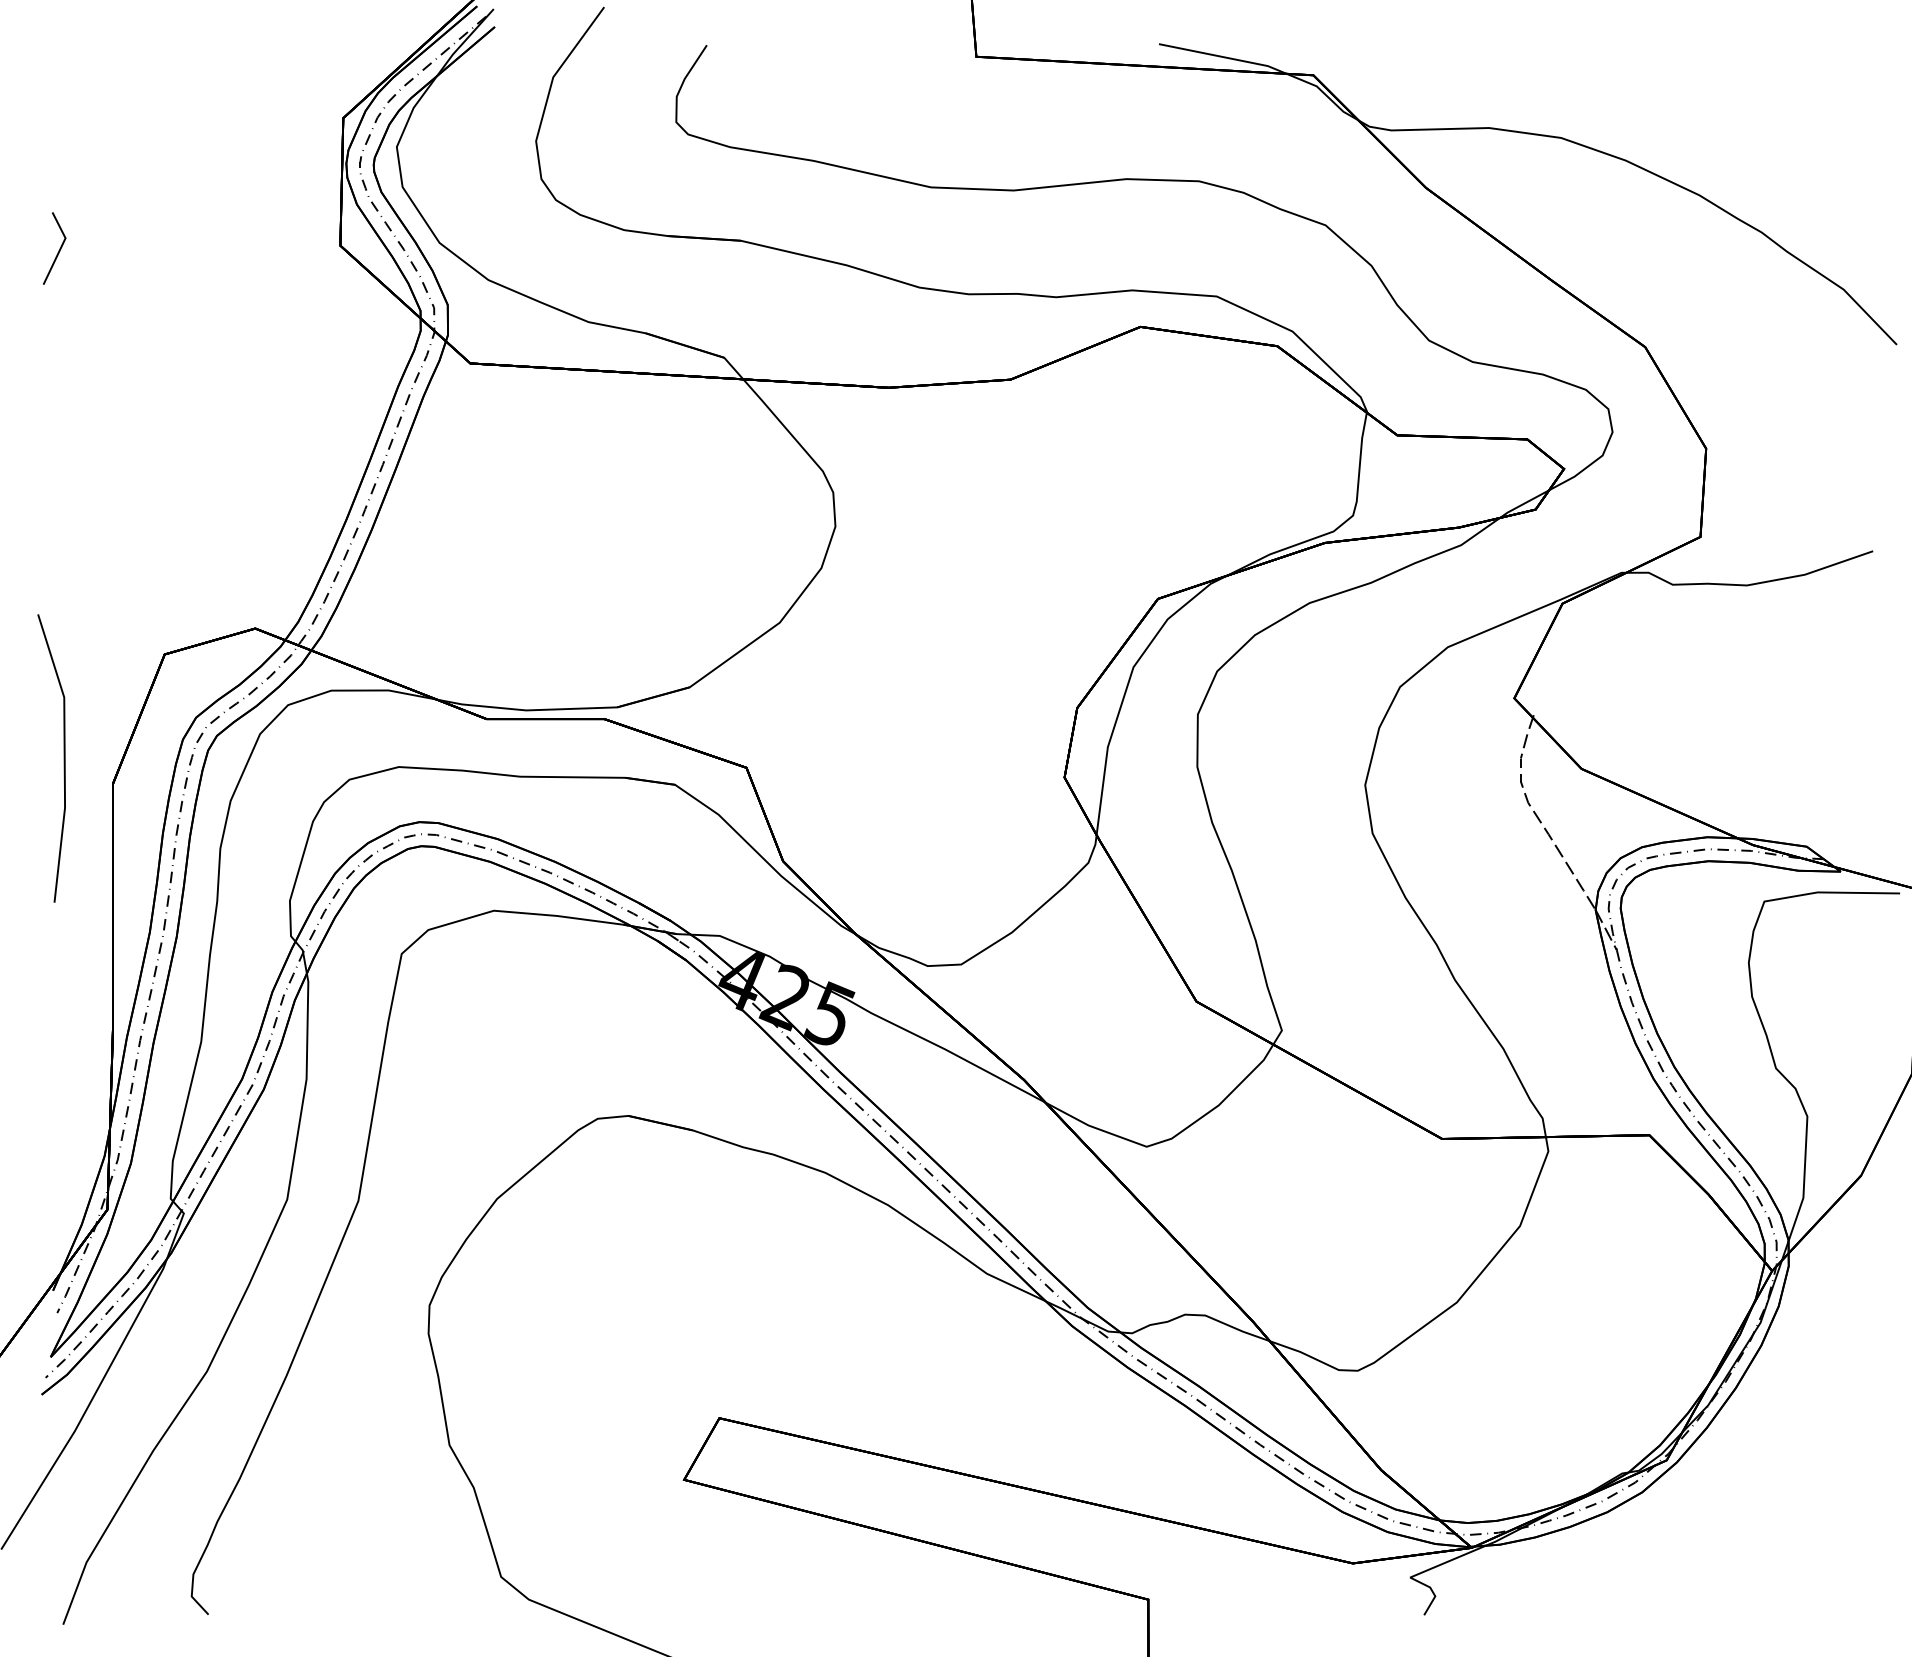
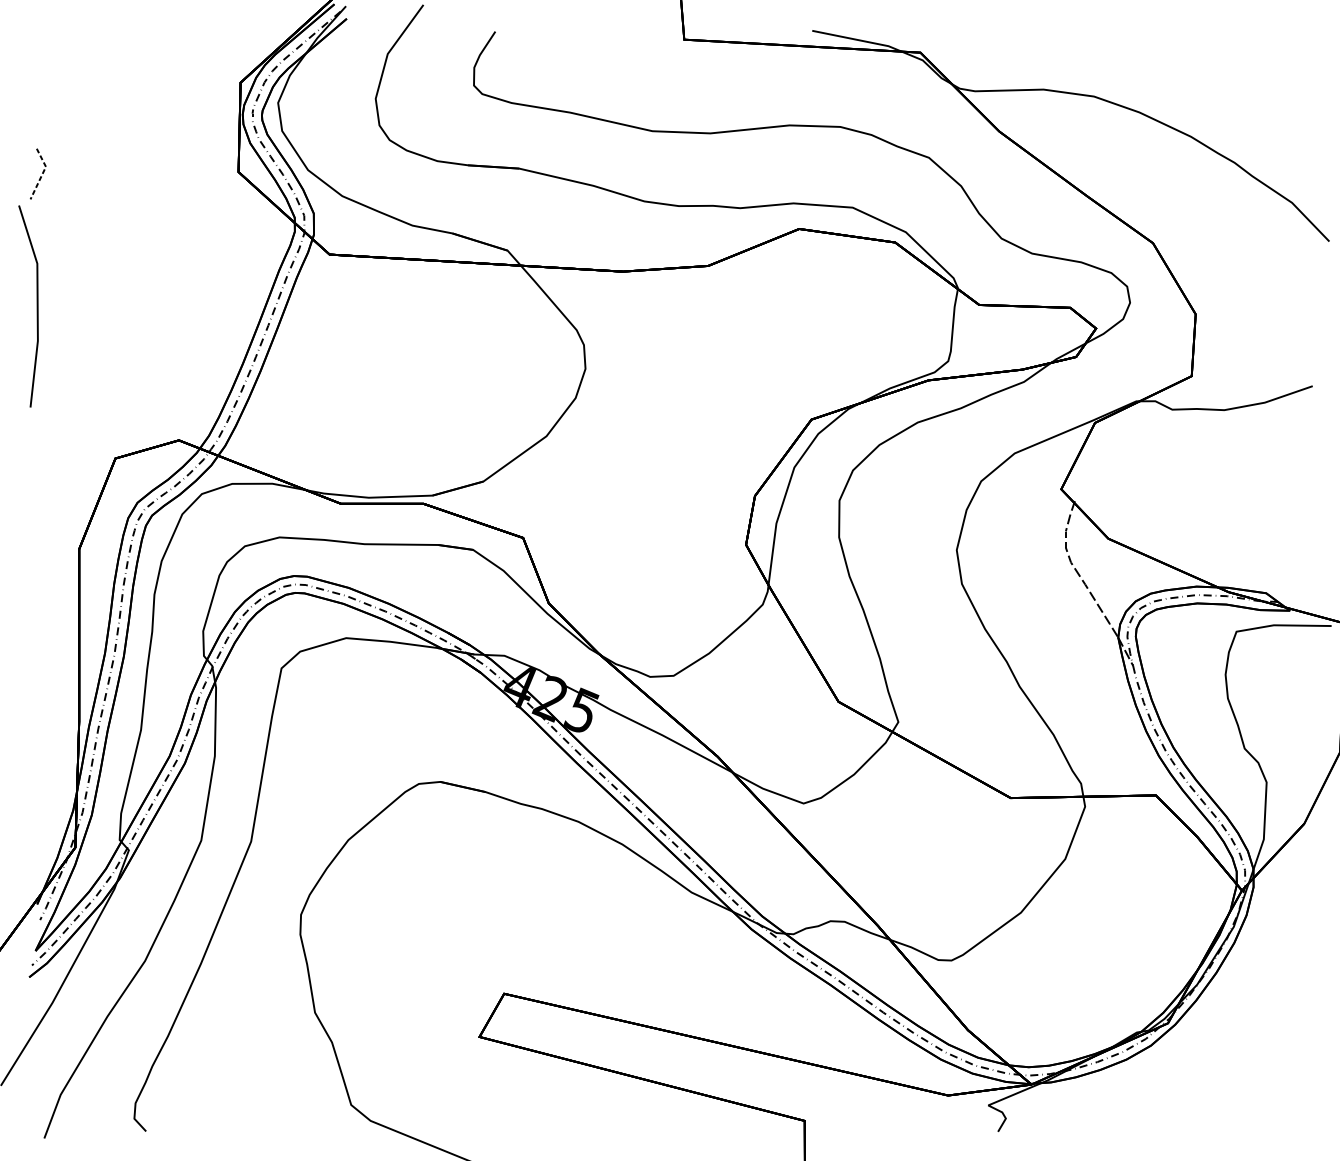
line: (60, 248) -> (42, 174), solid -> dashed
line: (63, 758) -> (36, 306), moved

